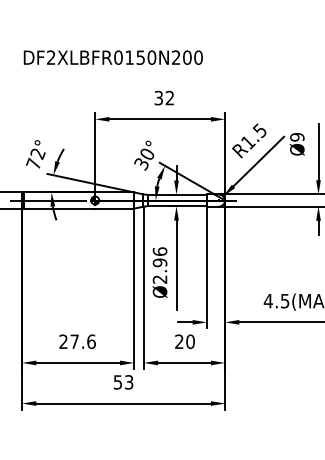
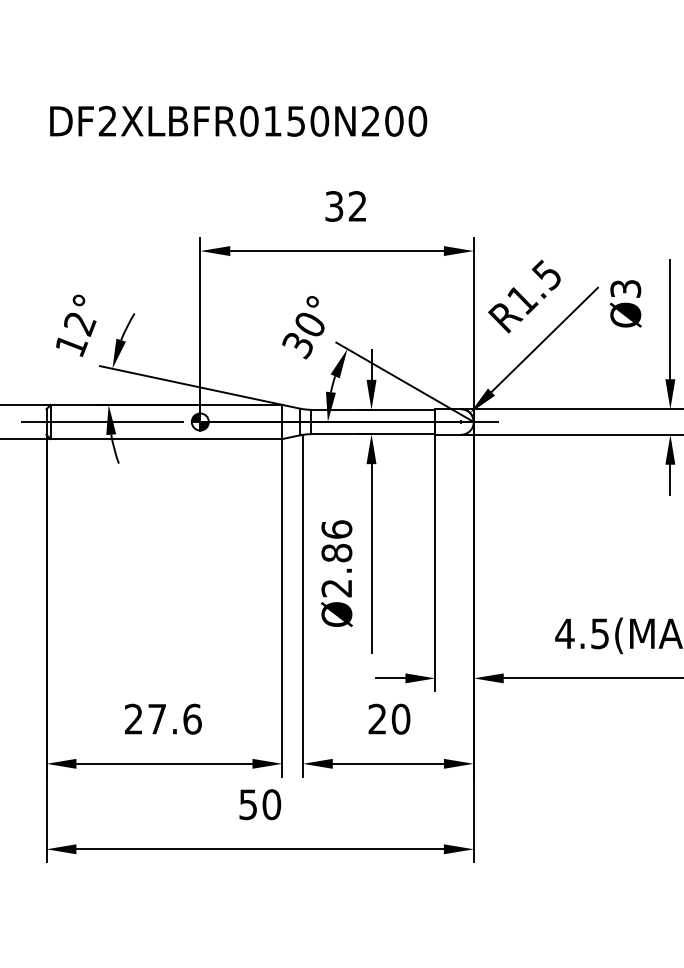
text: (297, 137) -> (626, 289), Ø9 -> Ø3
text: (33, 163) -> (70, 344), 72° -> 12°
text: (160, 262) -> (337, 552), Ø2.96 -> Ø2.86
text: (128, 382) -> (270, 804), 53 -> 50

